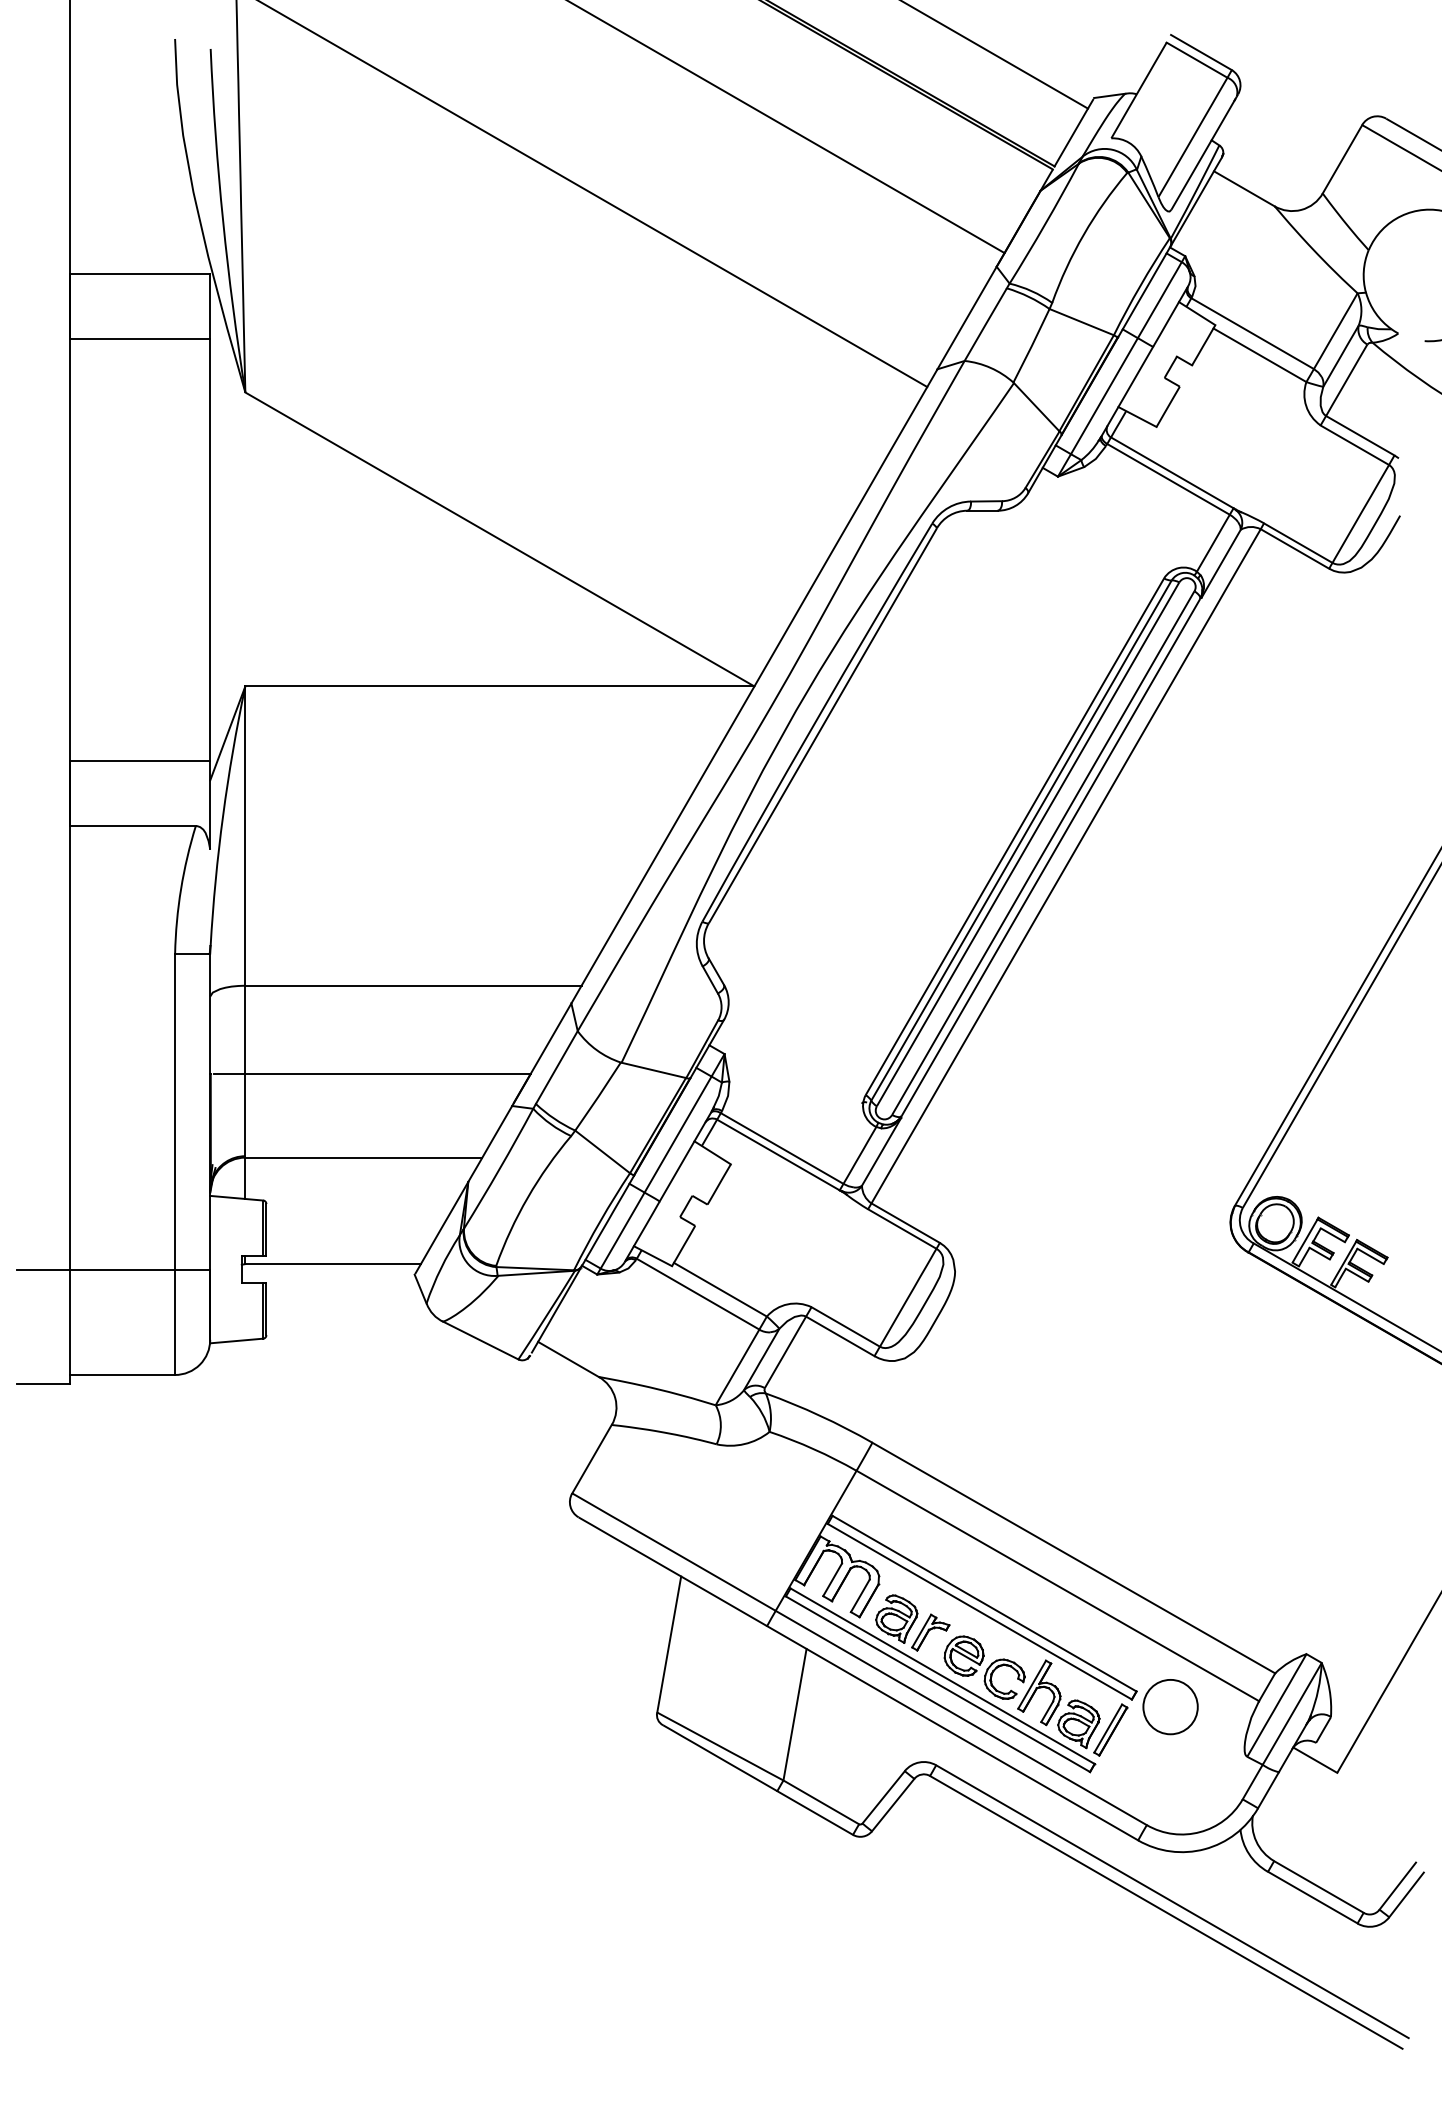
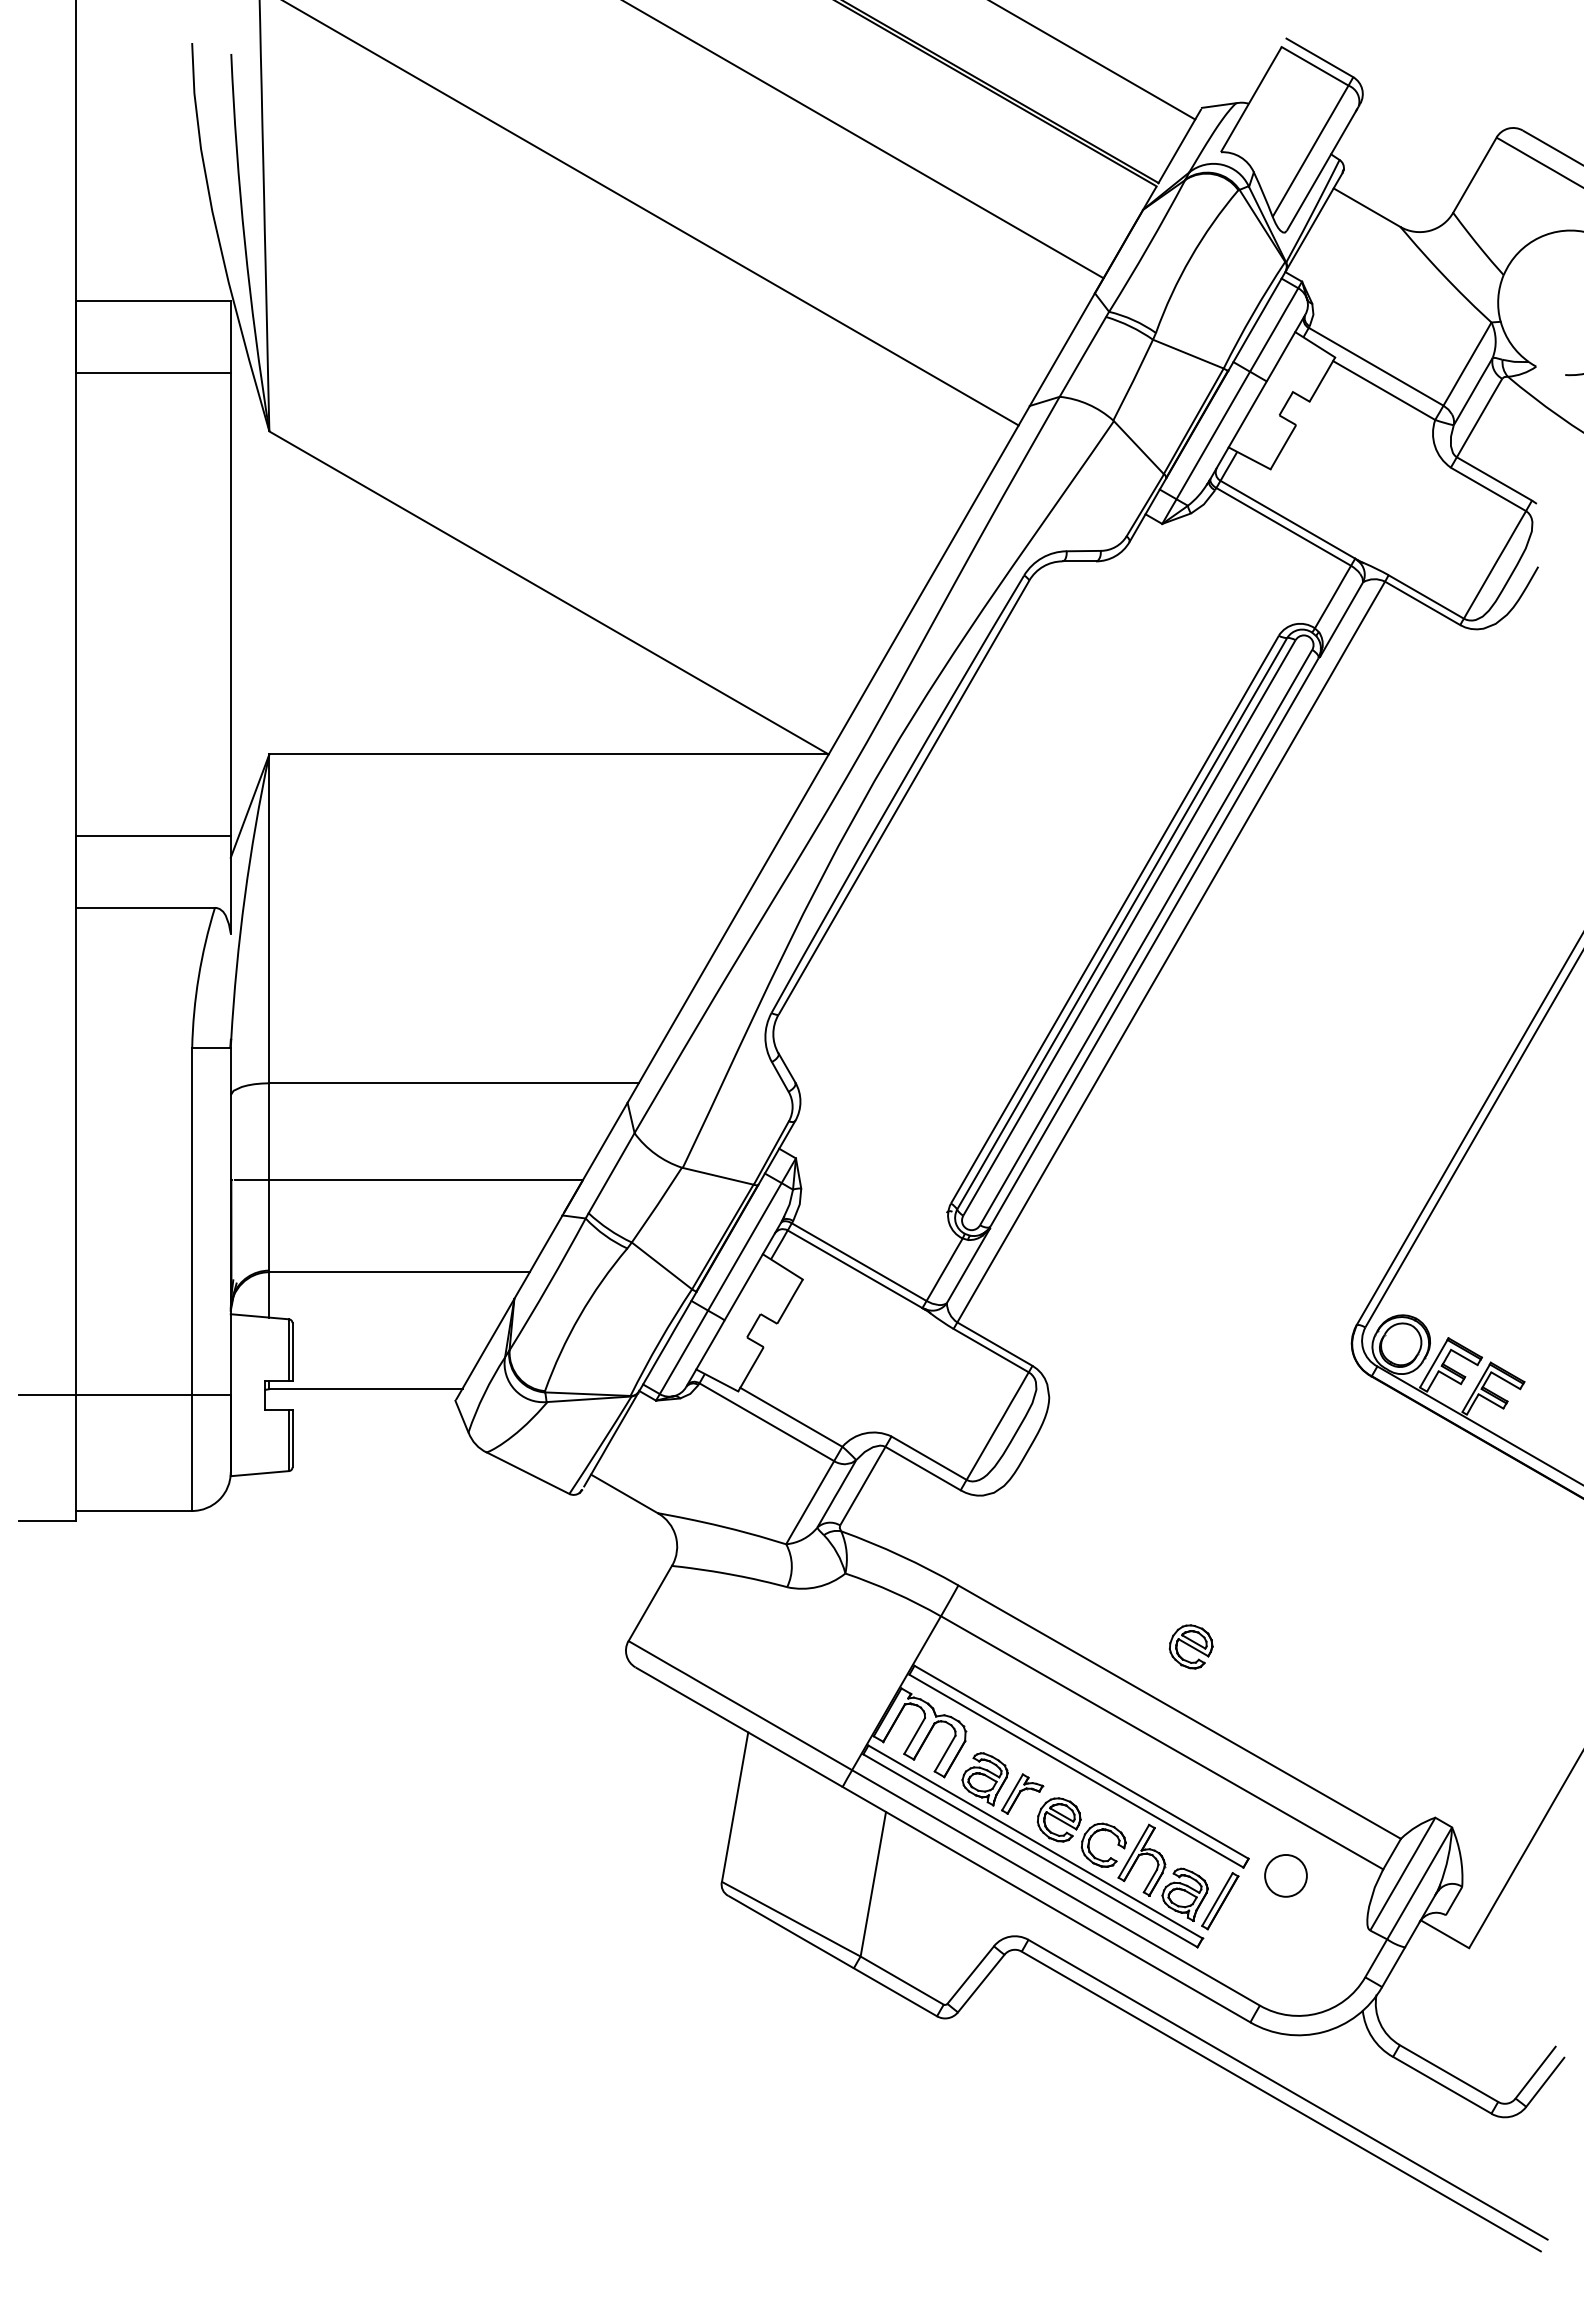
part: (1083, 1498) -> (1190, 1646), added
circle: (1170, 1706) -> (1285, 1875), size x0.7

